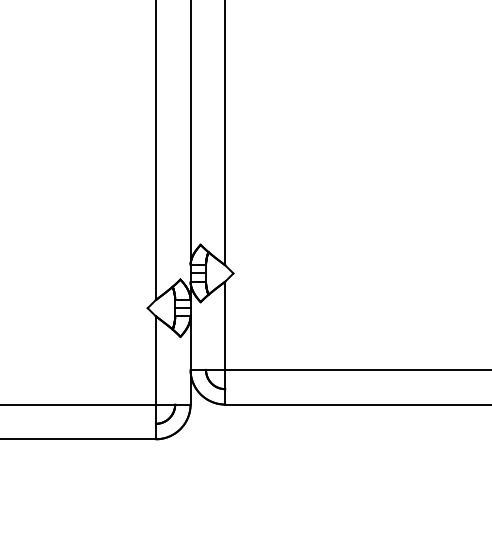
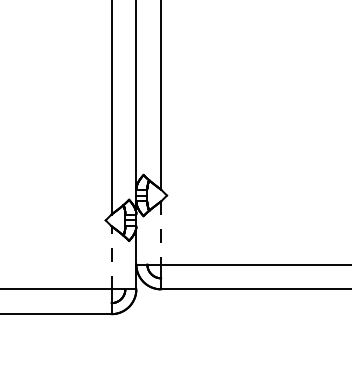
line: (225, 325) -> (161, 232), solid -> dashed
line: (155, 360) -> (111, 257), solid -> dashed

